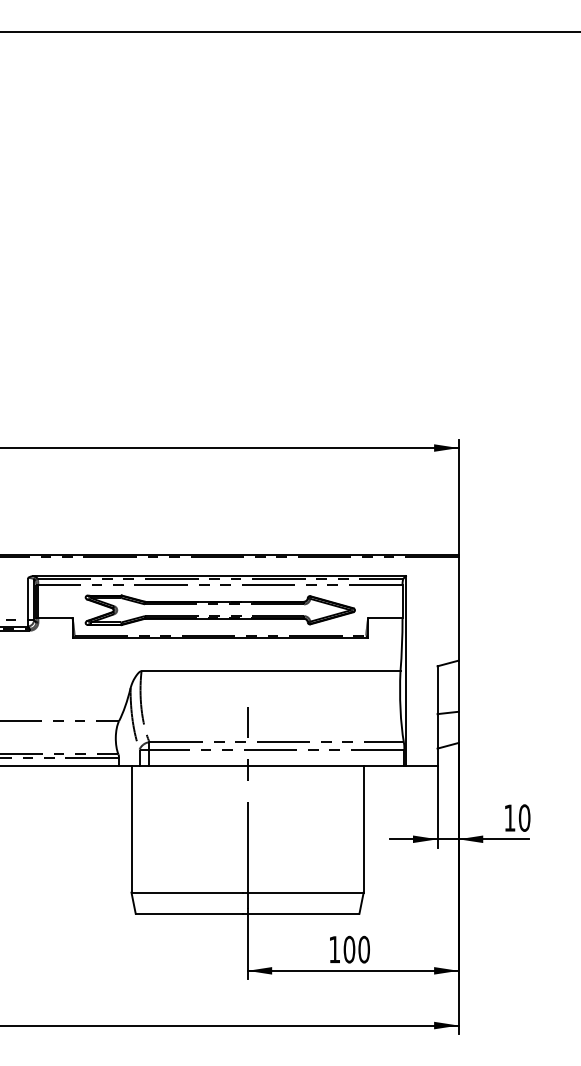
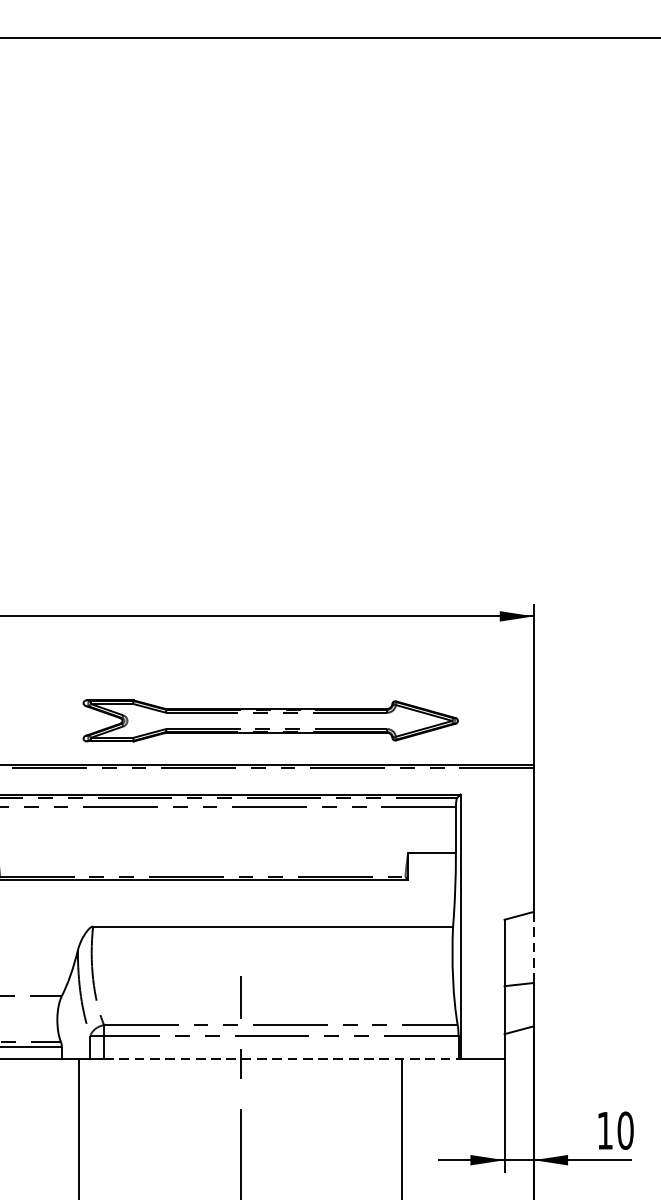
part: (219, 610) -> (269, 721), moved
line: (458, 686) -> (533, 947), solid -> dashed
line: (277, 766) -> (282, 1059), solid -> dashed

